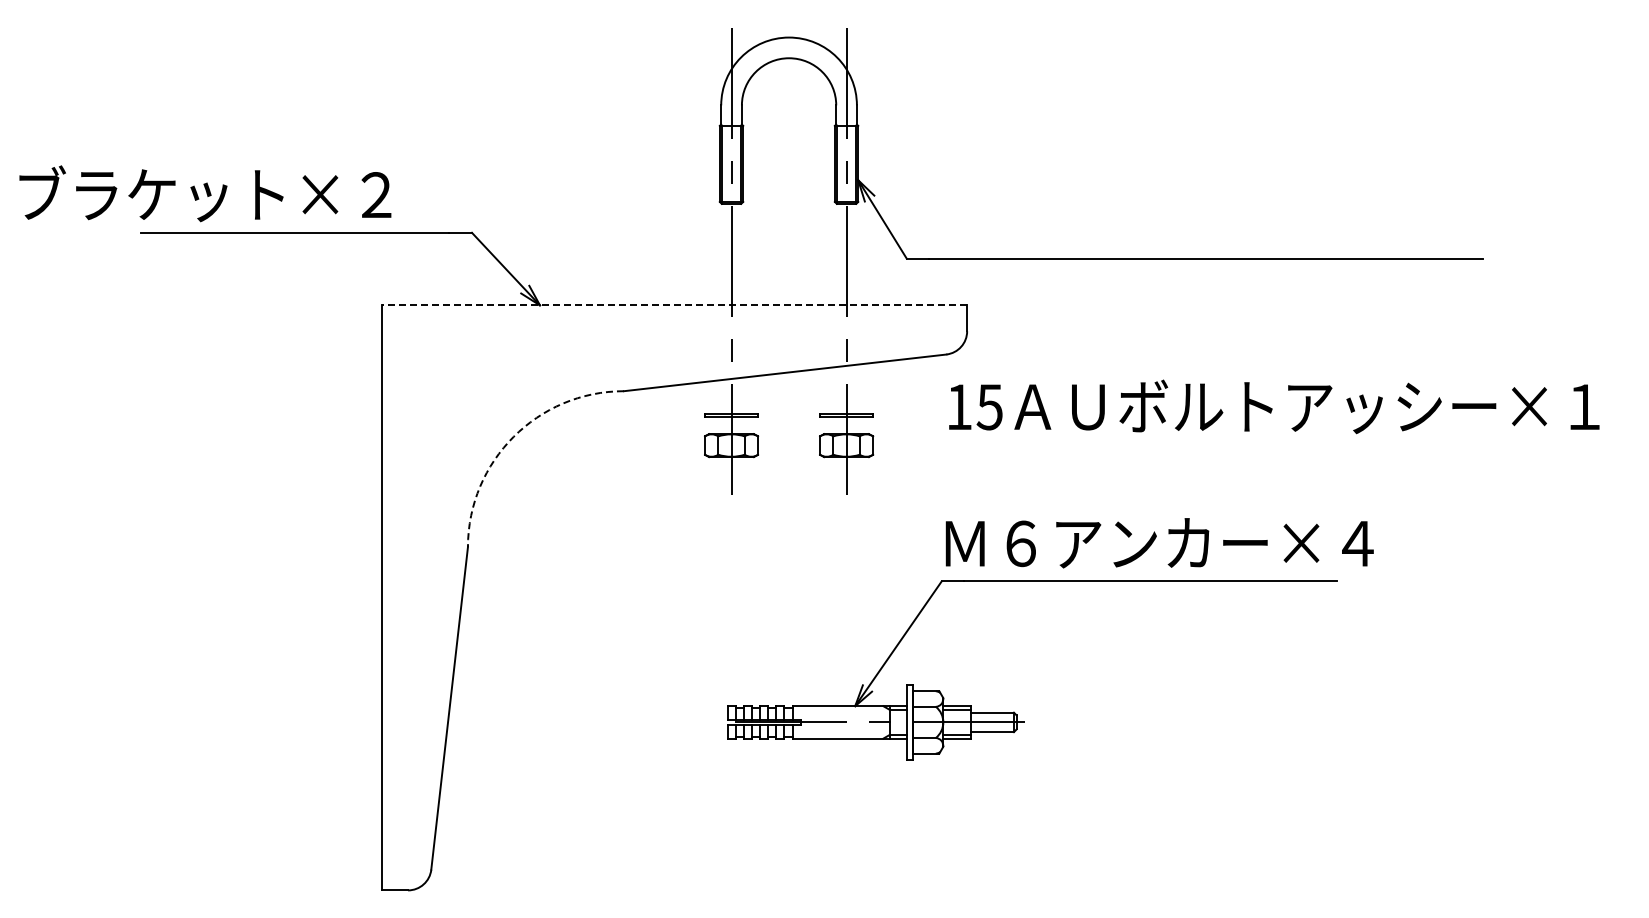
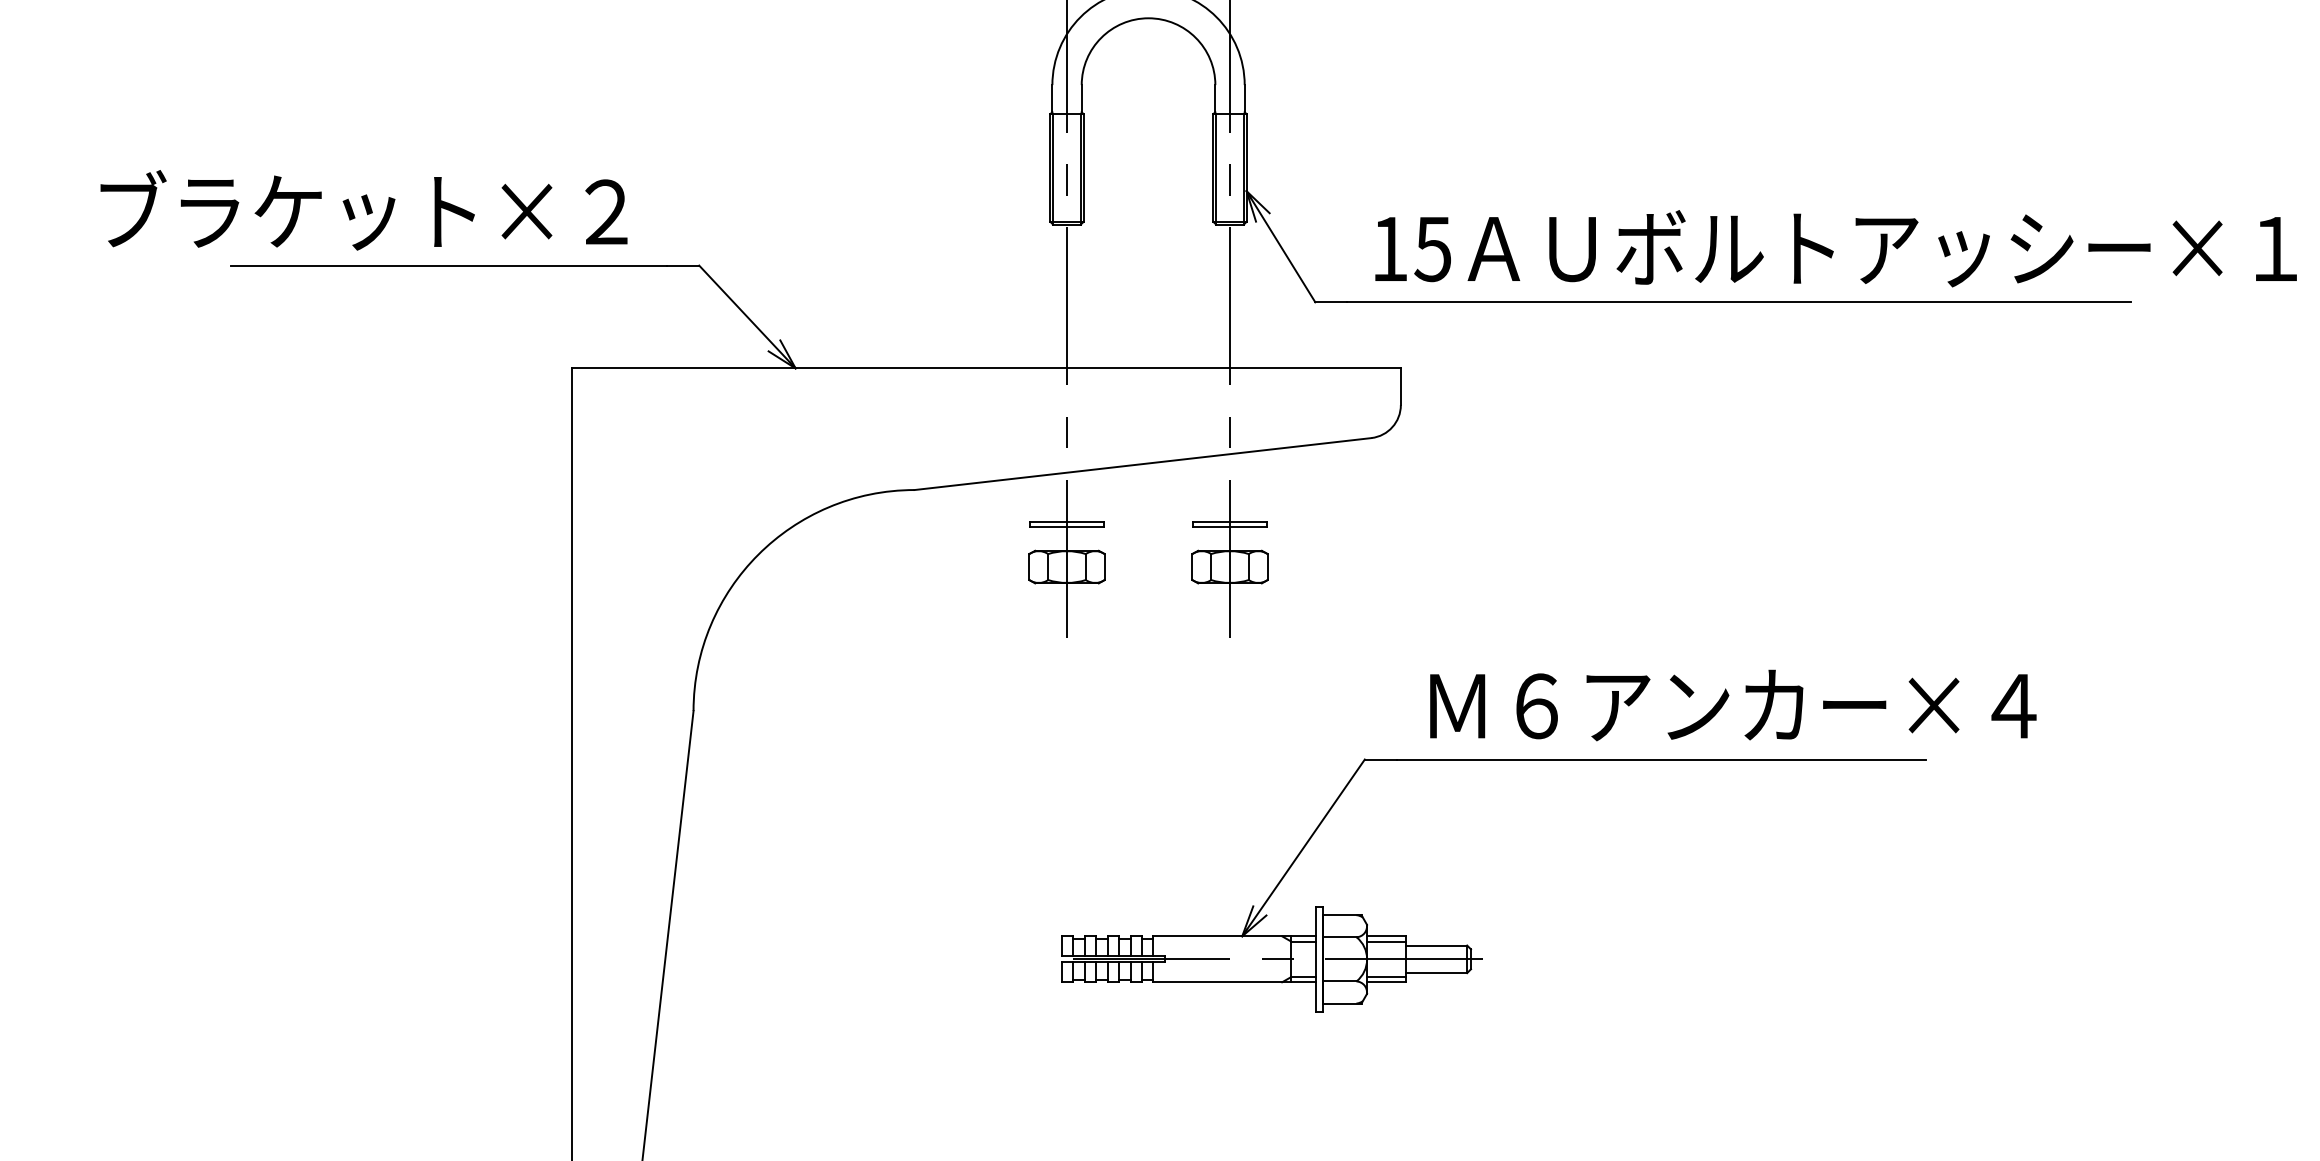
text: (205, 193) -> (364, 209), moved
line: (674, 305) -> (986, 368), dashed -> solid
text: (1274, 406) -> (1836, 248), moved
arc: (513, 436) -> (758, 554), dashed -> solid
text: (1159, 543) -> (1732, 705), moved

